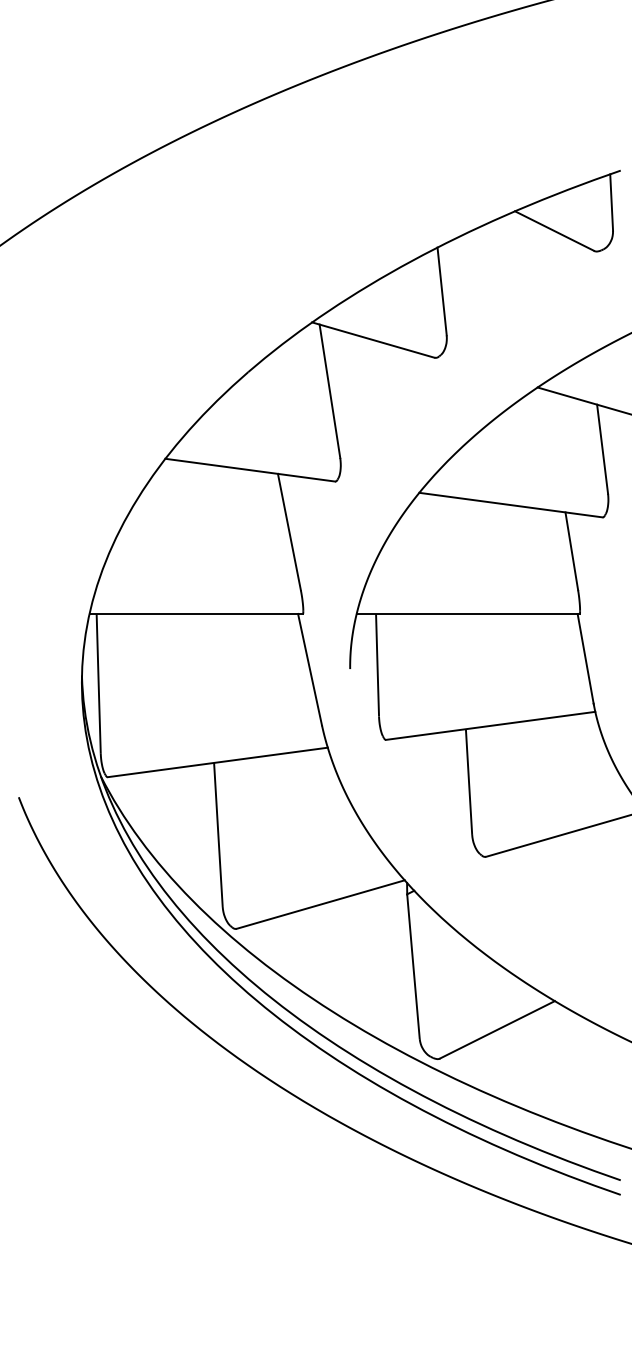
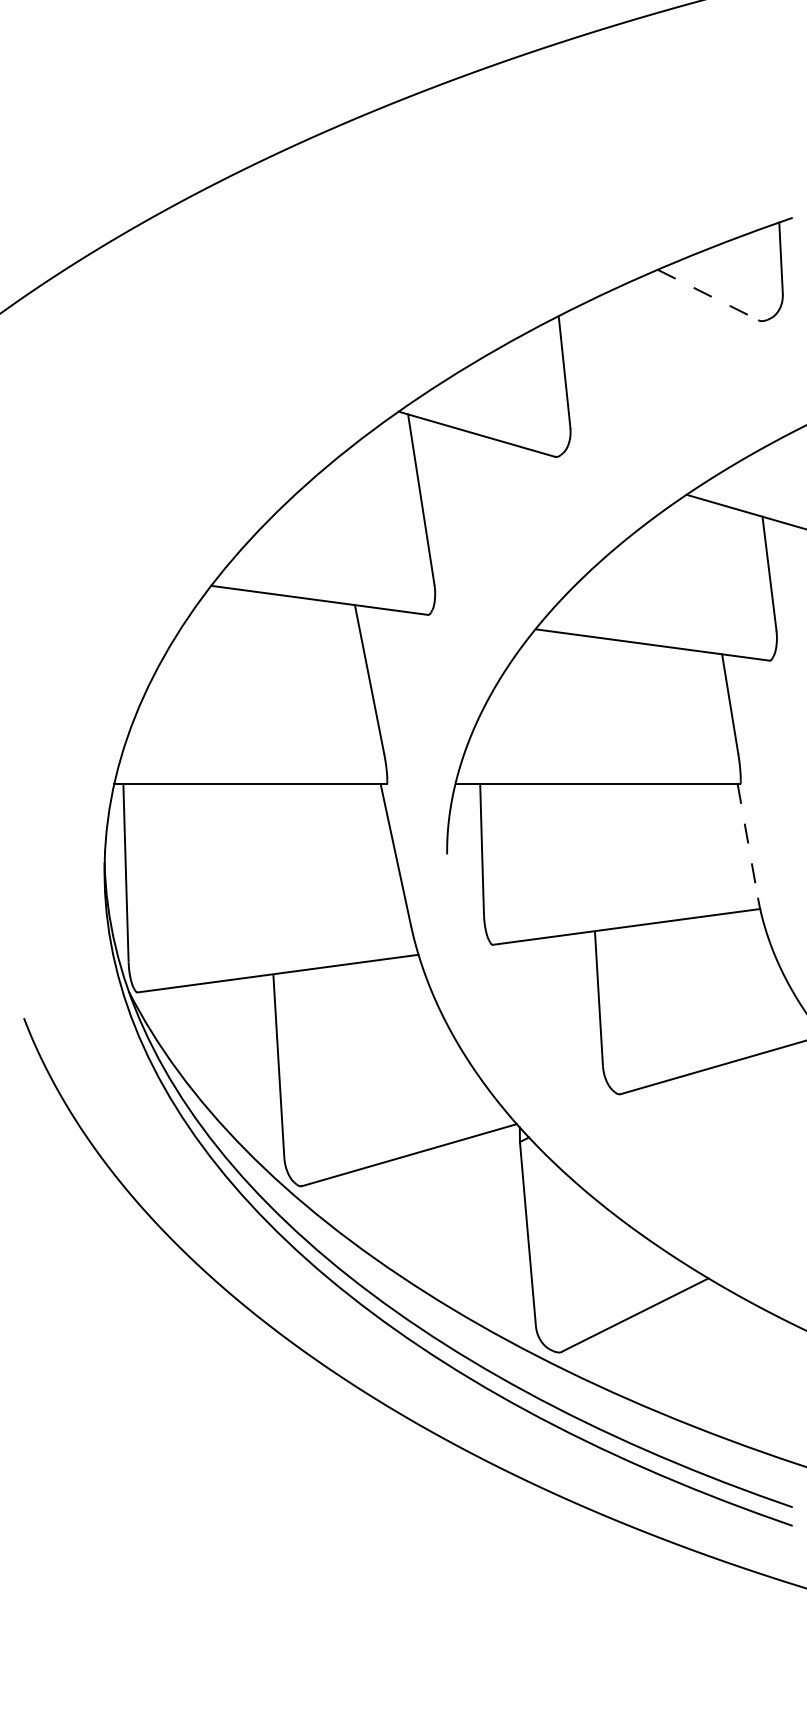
line: (554, 231) -> (708, 295), solid -> dashed
line: (585, 658) -> (747, 840), solid -> dashed

